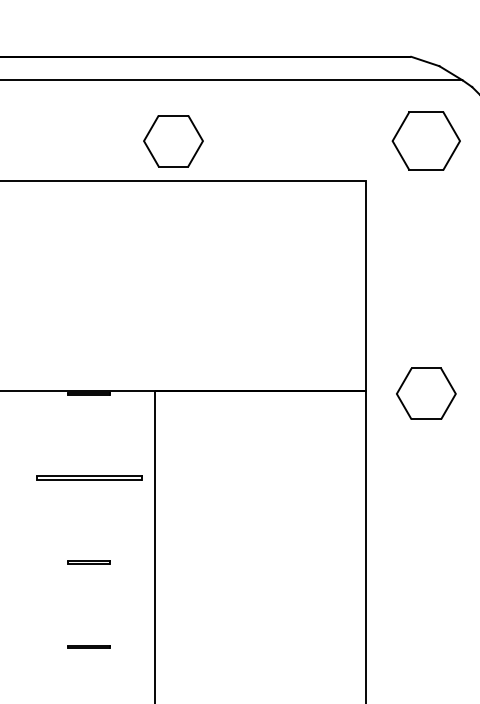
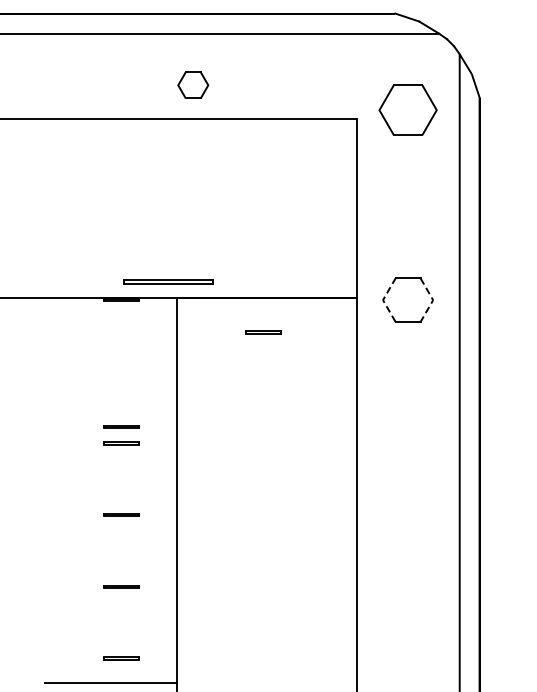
part: (425, 140) -> (407, 109), moved
part: (173, 141) -> (193, 85), size x0.6
line: (397, 394) -> (383, 300), solid -> dashed
line: (456, 394) -> (433, 300), solid -> dashed
line: (256, 430) -> (263, 331), added
part: (89, 477) -> (168, 281), moved
line: (89, 542) -> (121, 426), added

